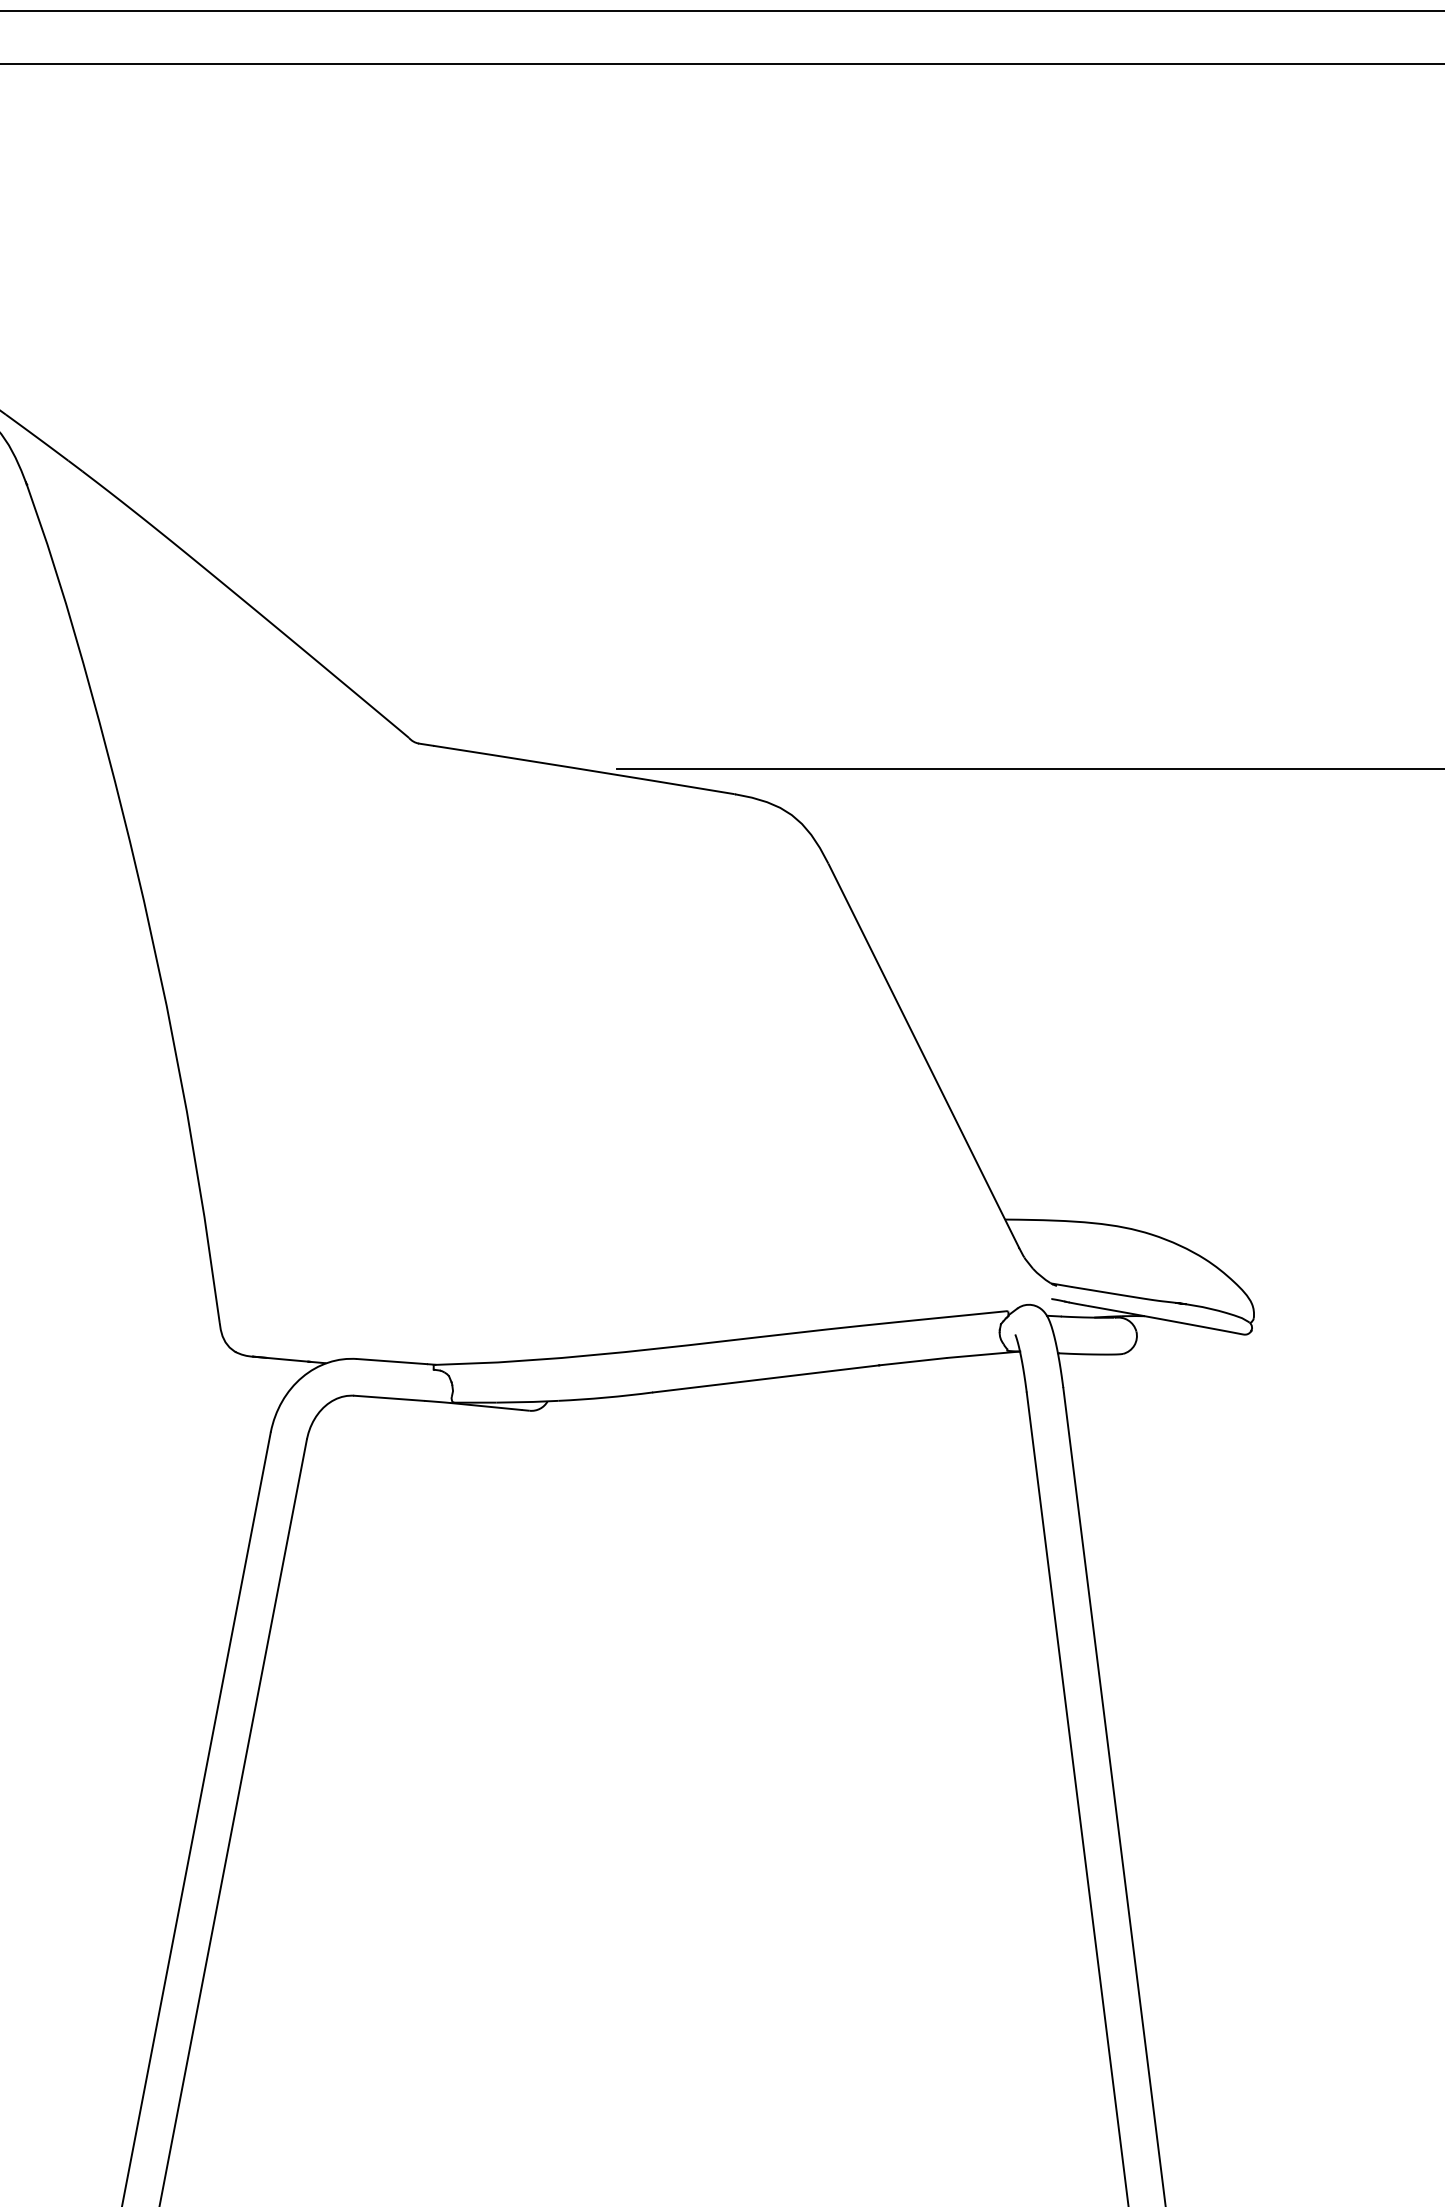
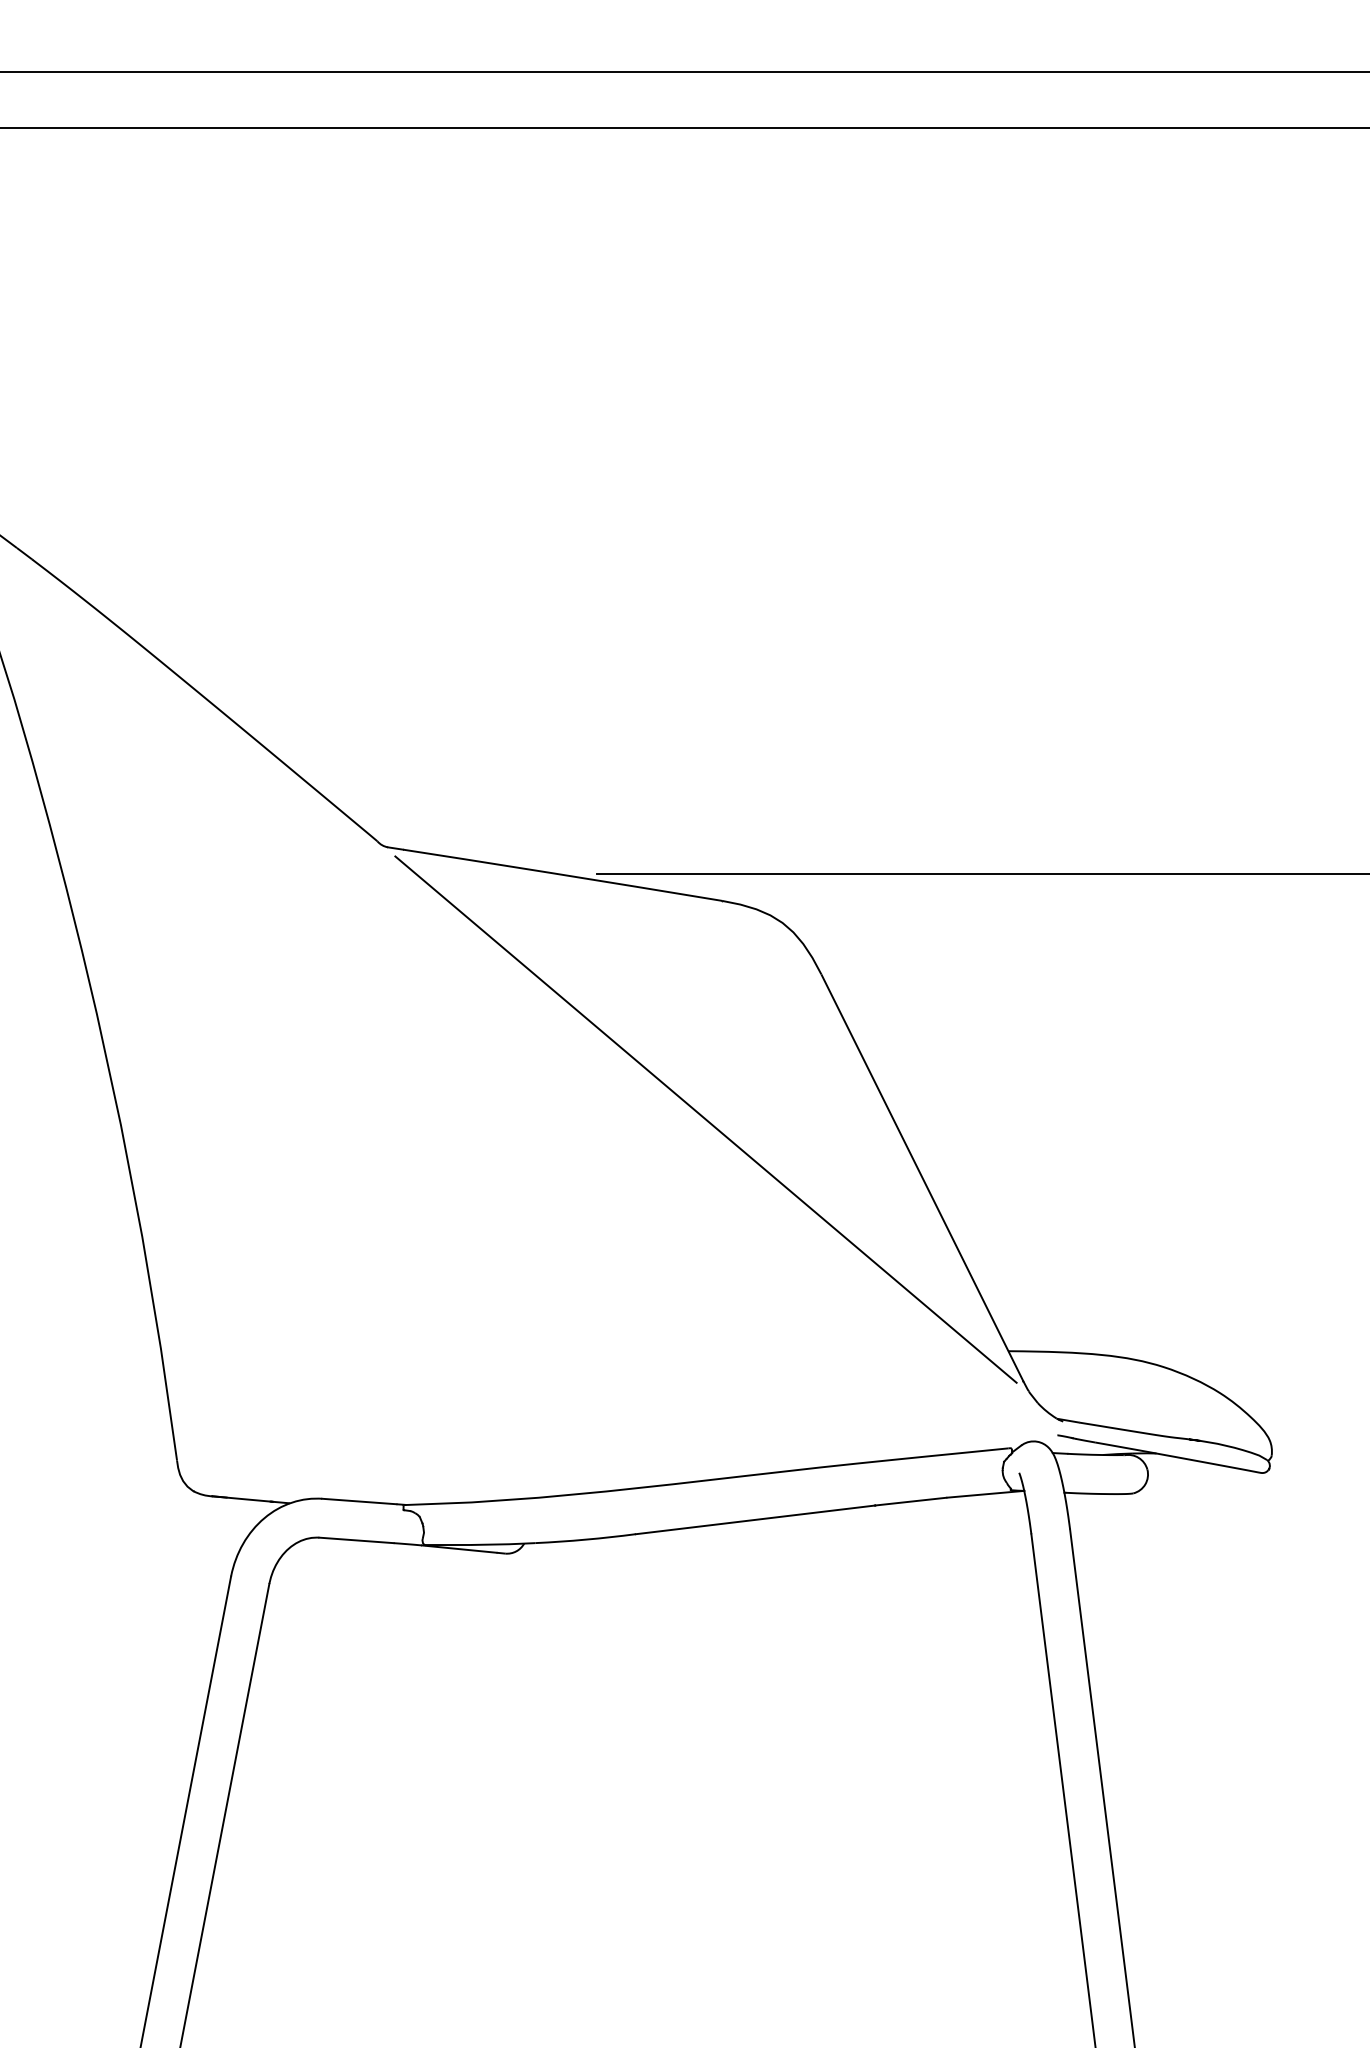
line: (718, 1000) -> (705, 1119), added

